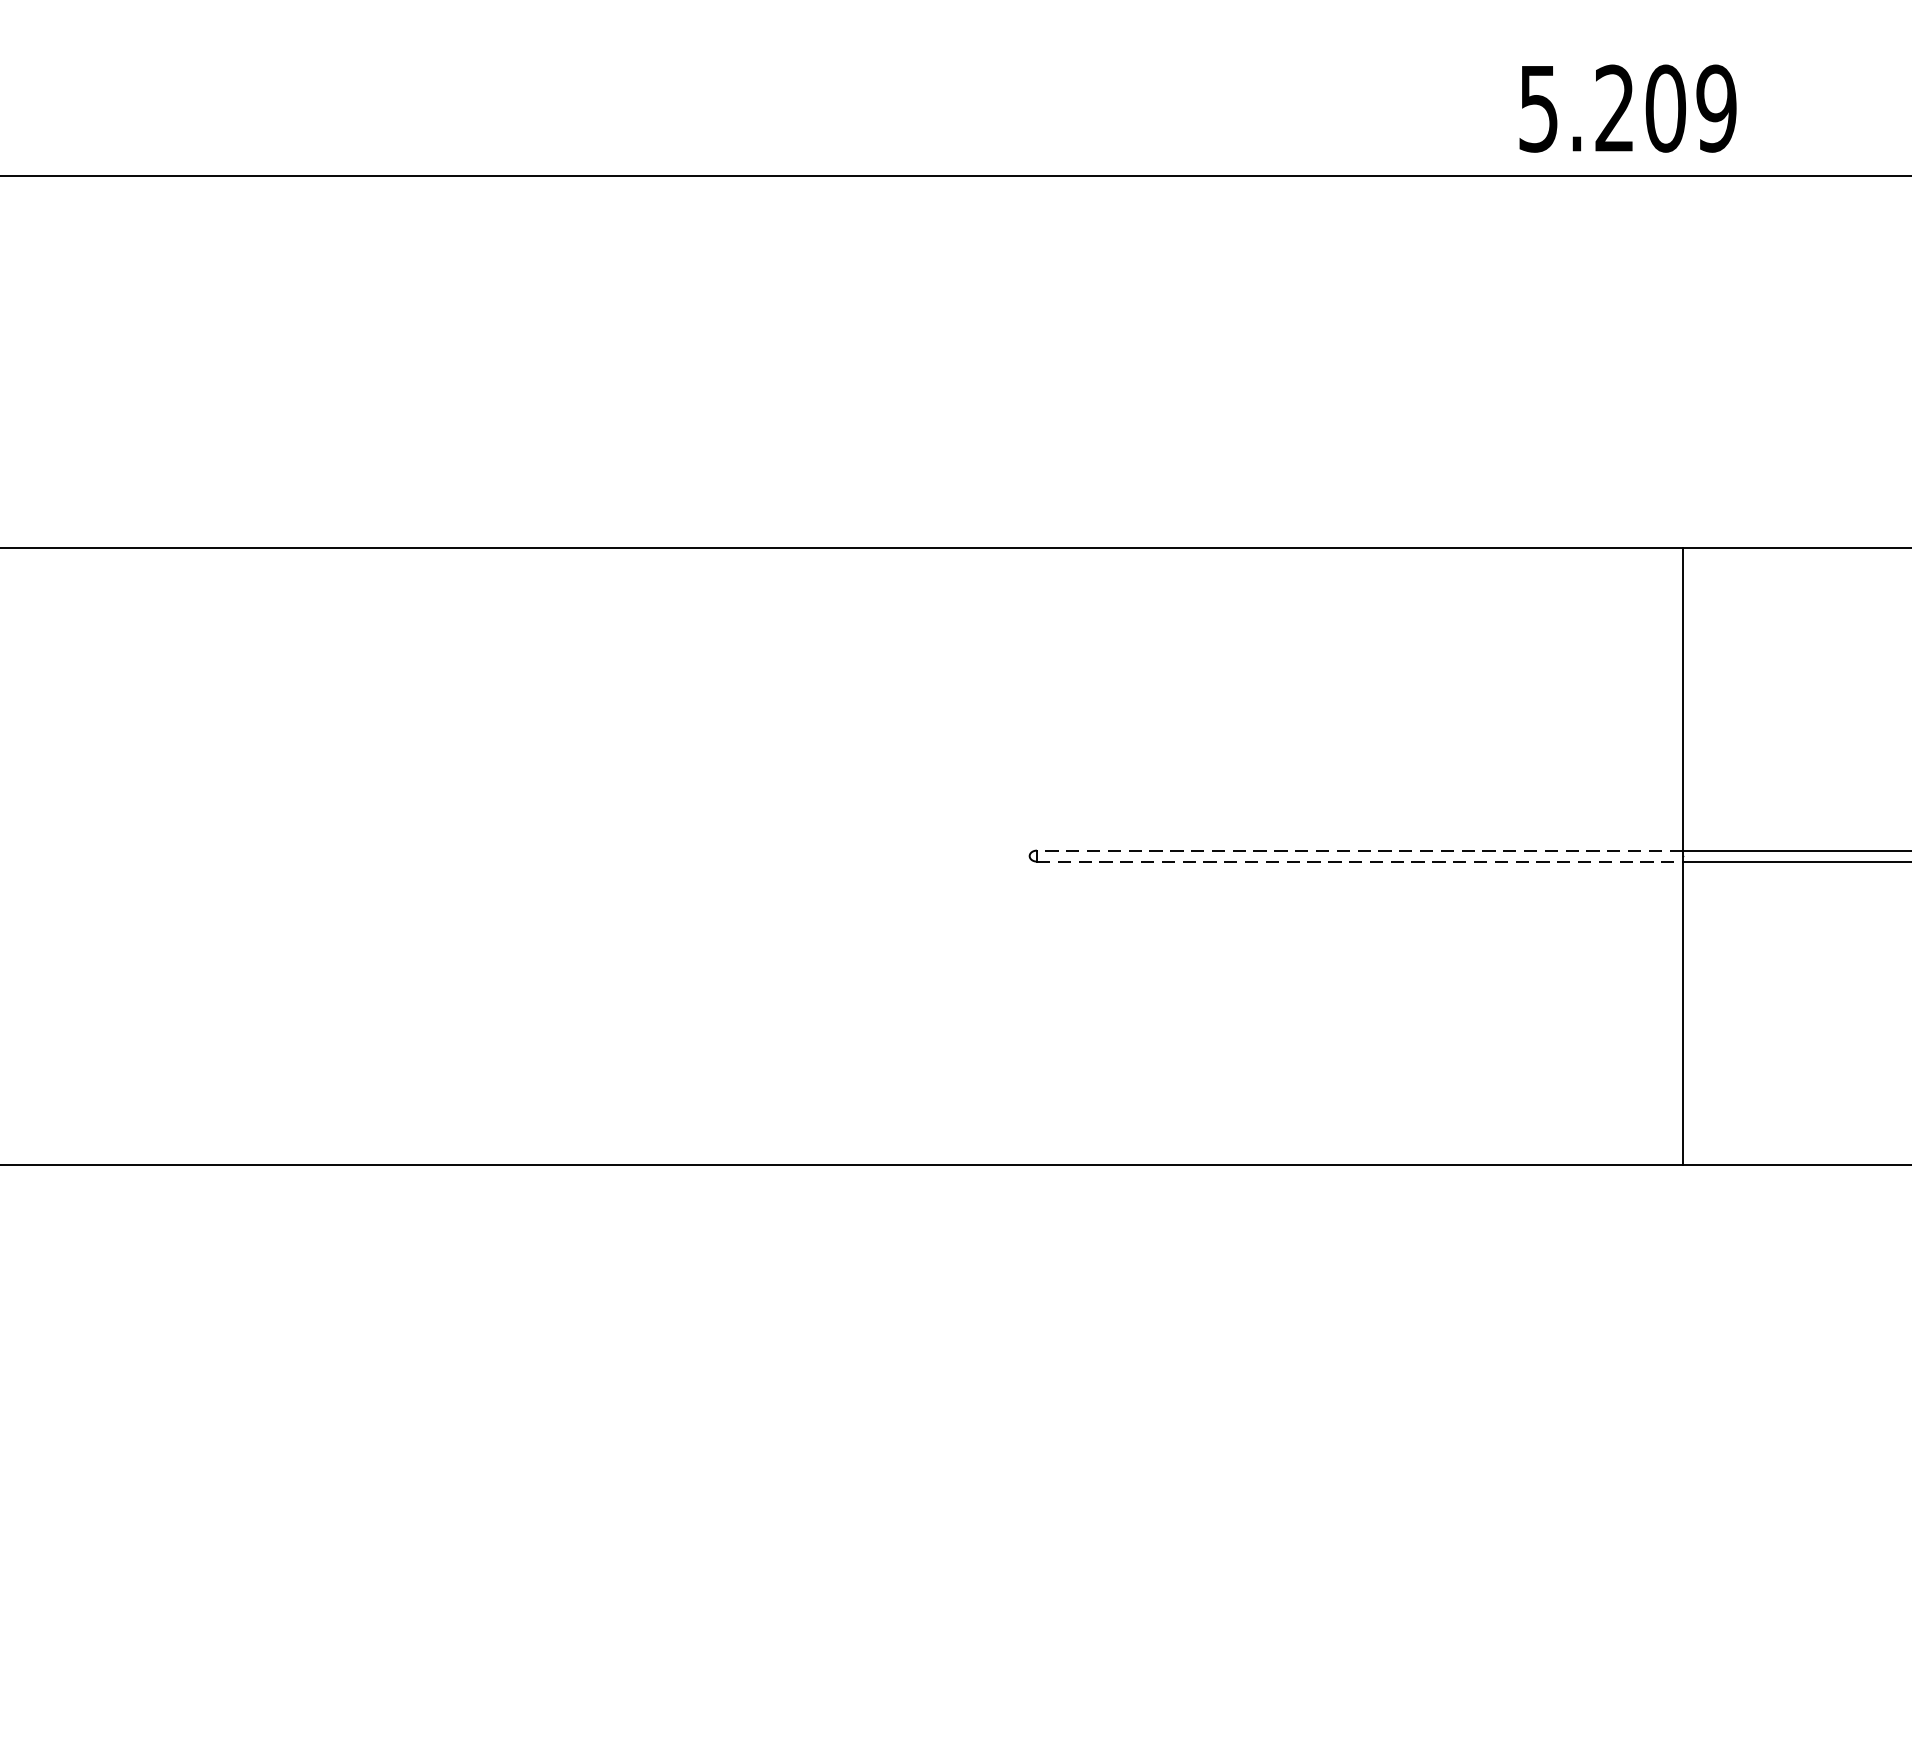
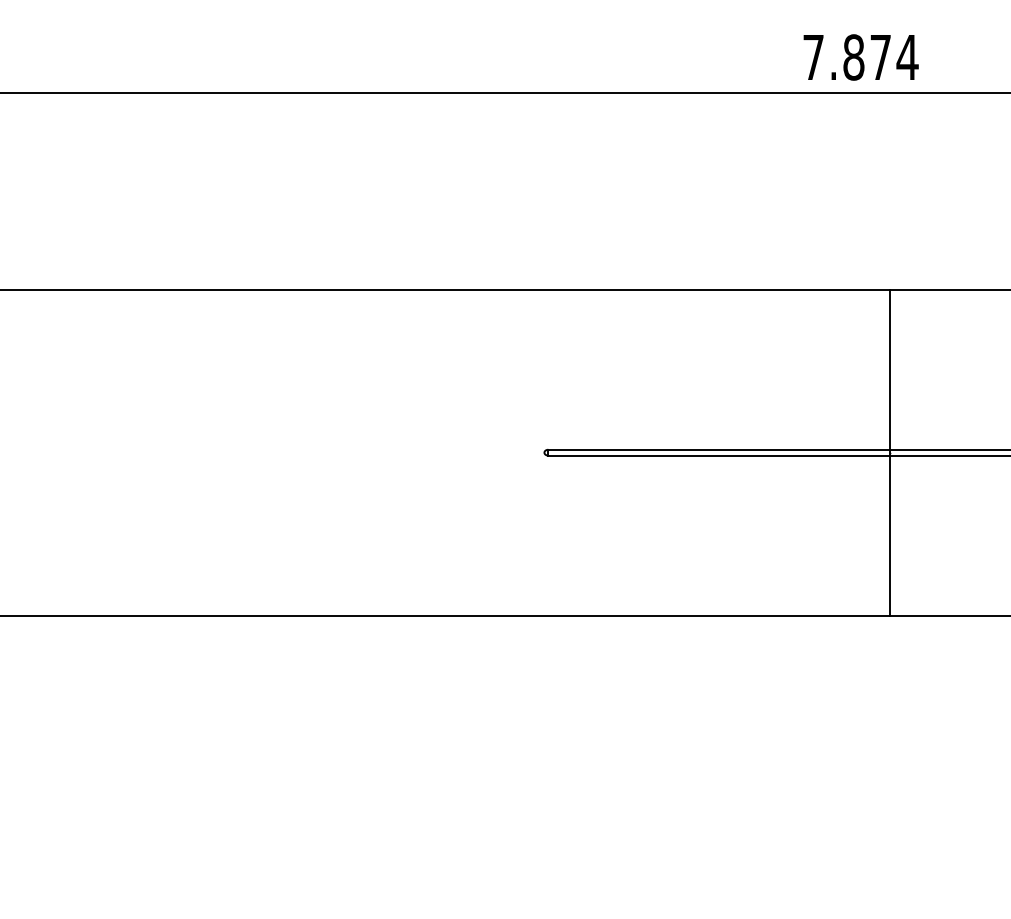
text: (1627, 108) -> (860, 57), 5.209 -> 7.874
line: (1360, 850) -> (719, 449), dashed -> solid
line: (1360, 861) -> (719, 455), dashed -> solid

